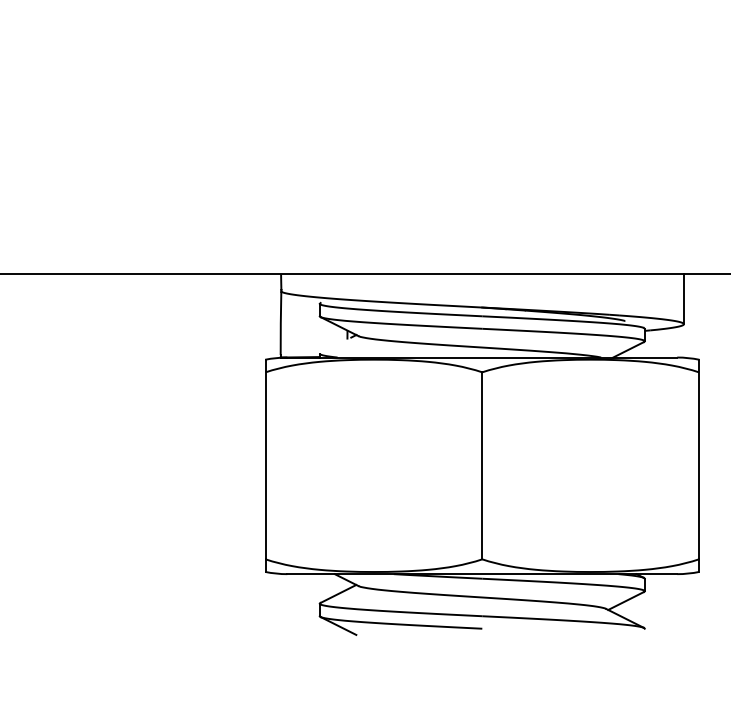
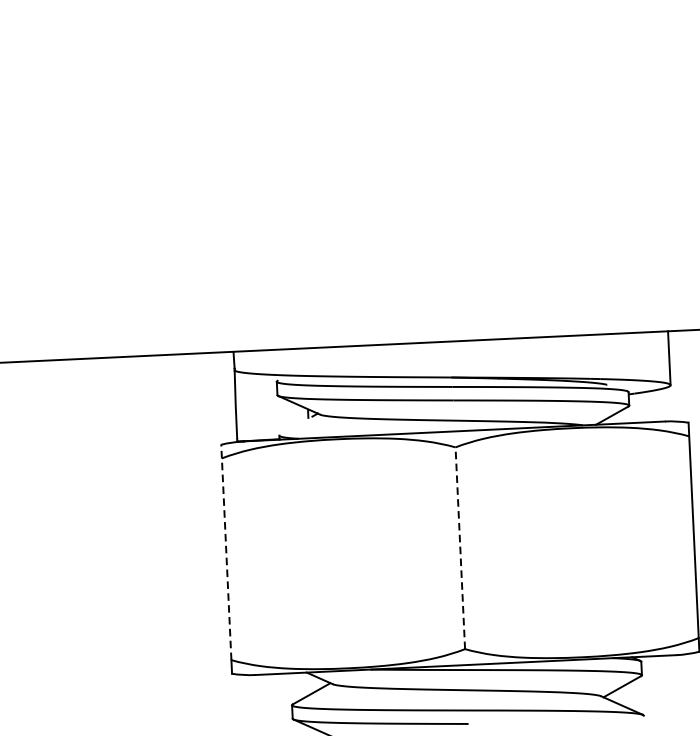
line: (265, 459) -> (226, 552), solid -> dashed
line: (482, 465) -> (460, 547), solid -> dashed

